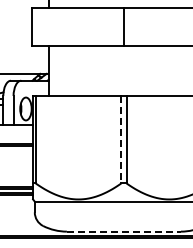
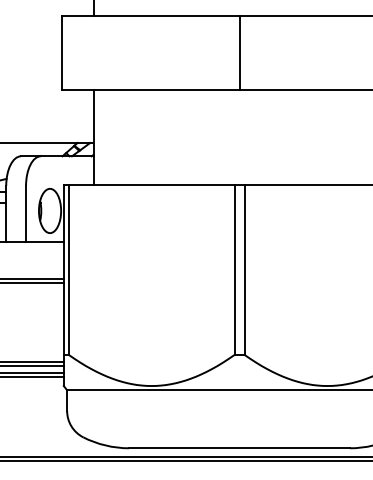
line: (121, 139) -> (234, 269), dashed -> solid
line: (124, 231) -> (240, 447), dashed -> solid

